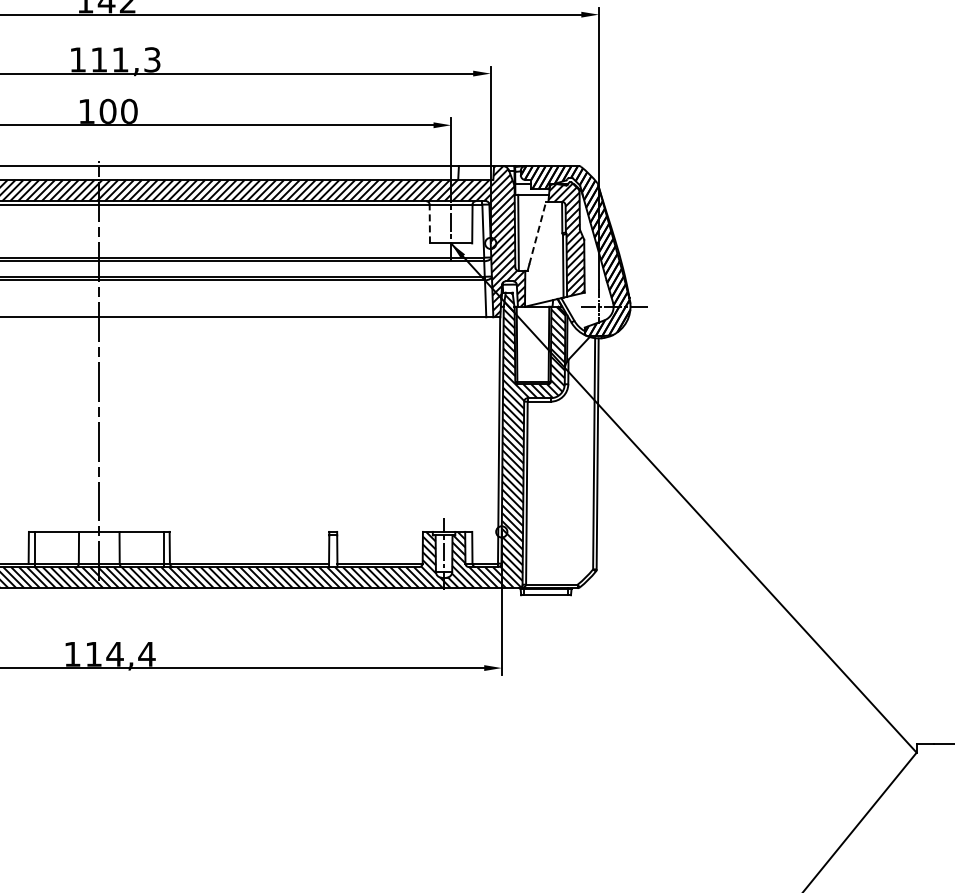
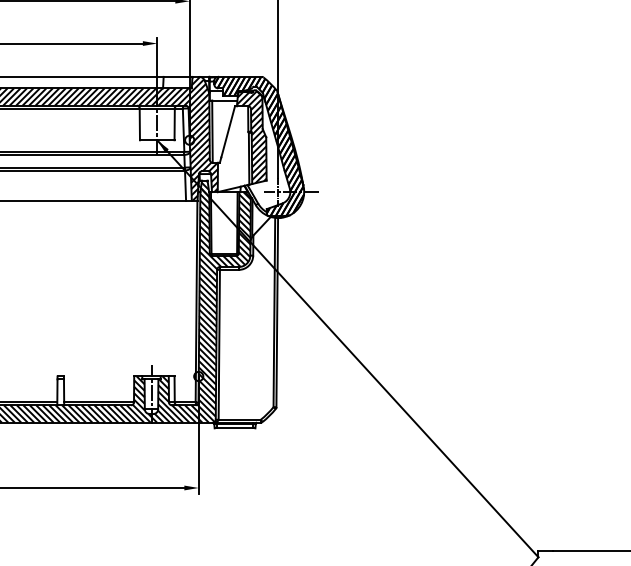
line: (429, 223) -> (139, 123), dashed -> solid
line: (537, 232) -> (227, 131), dashed -> solid

